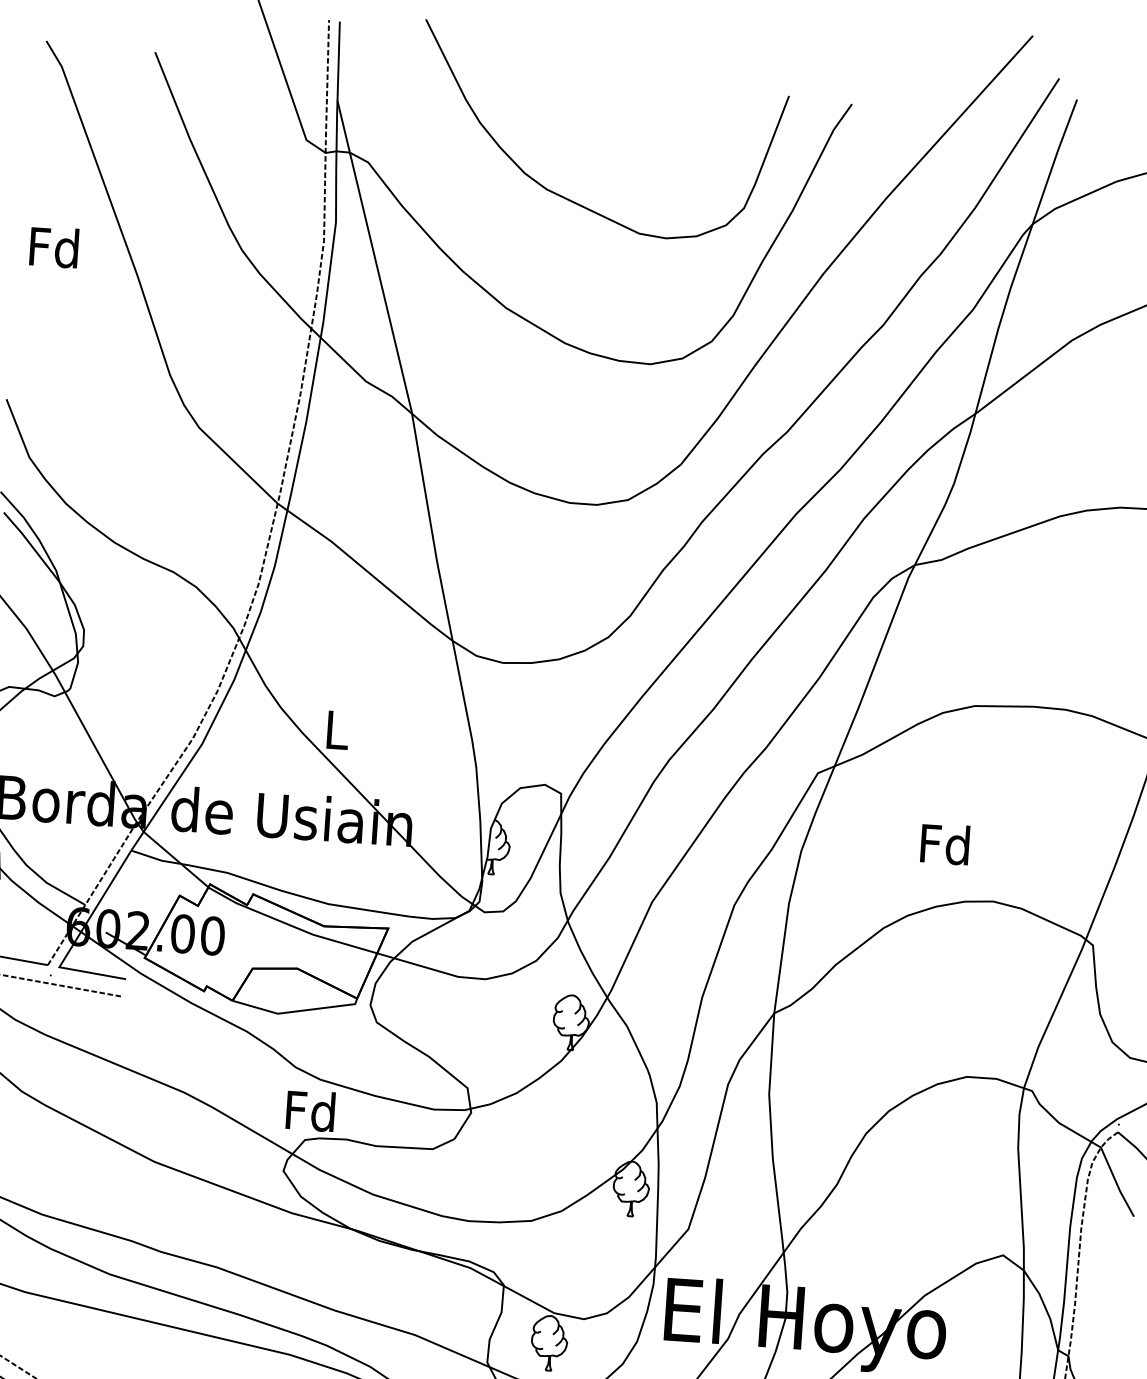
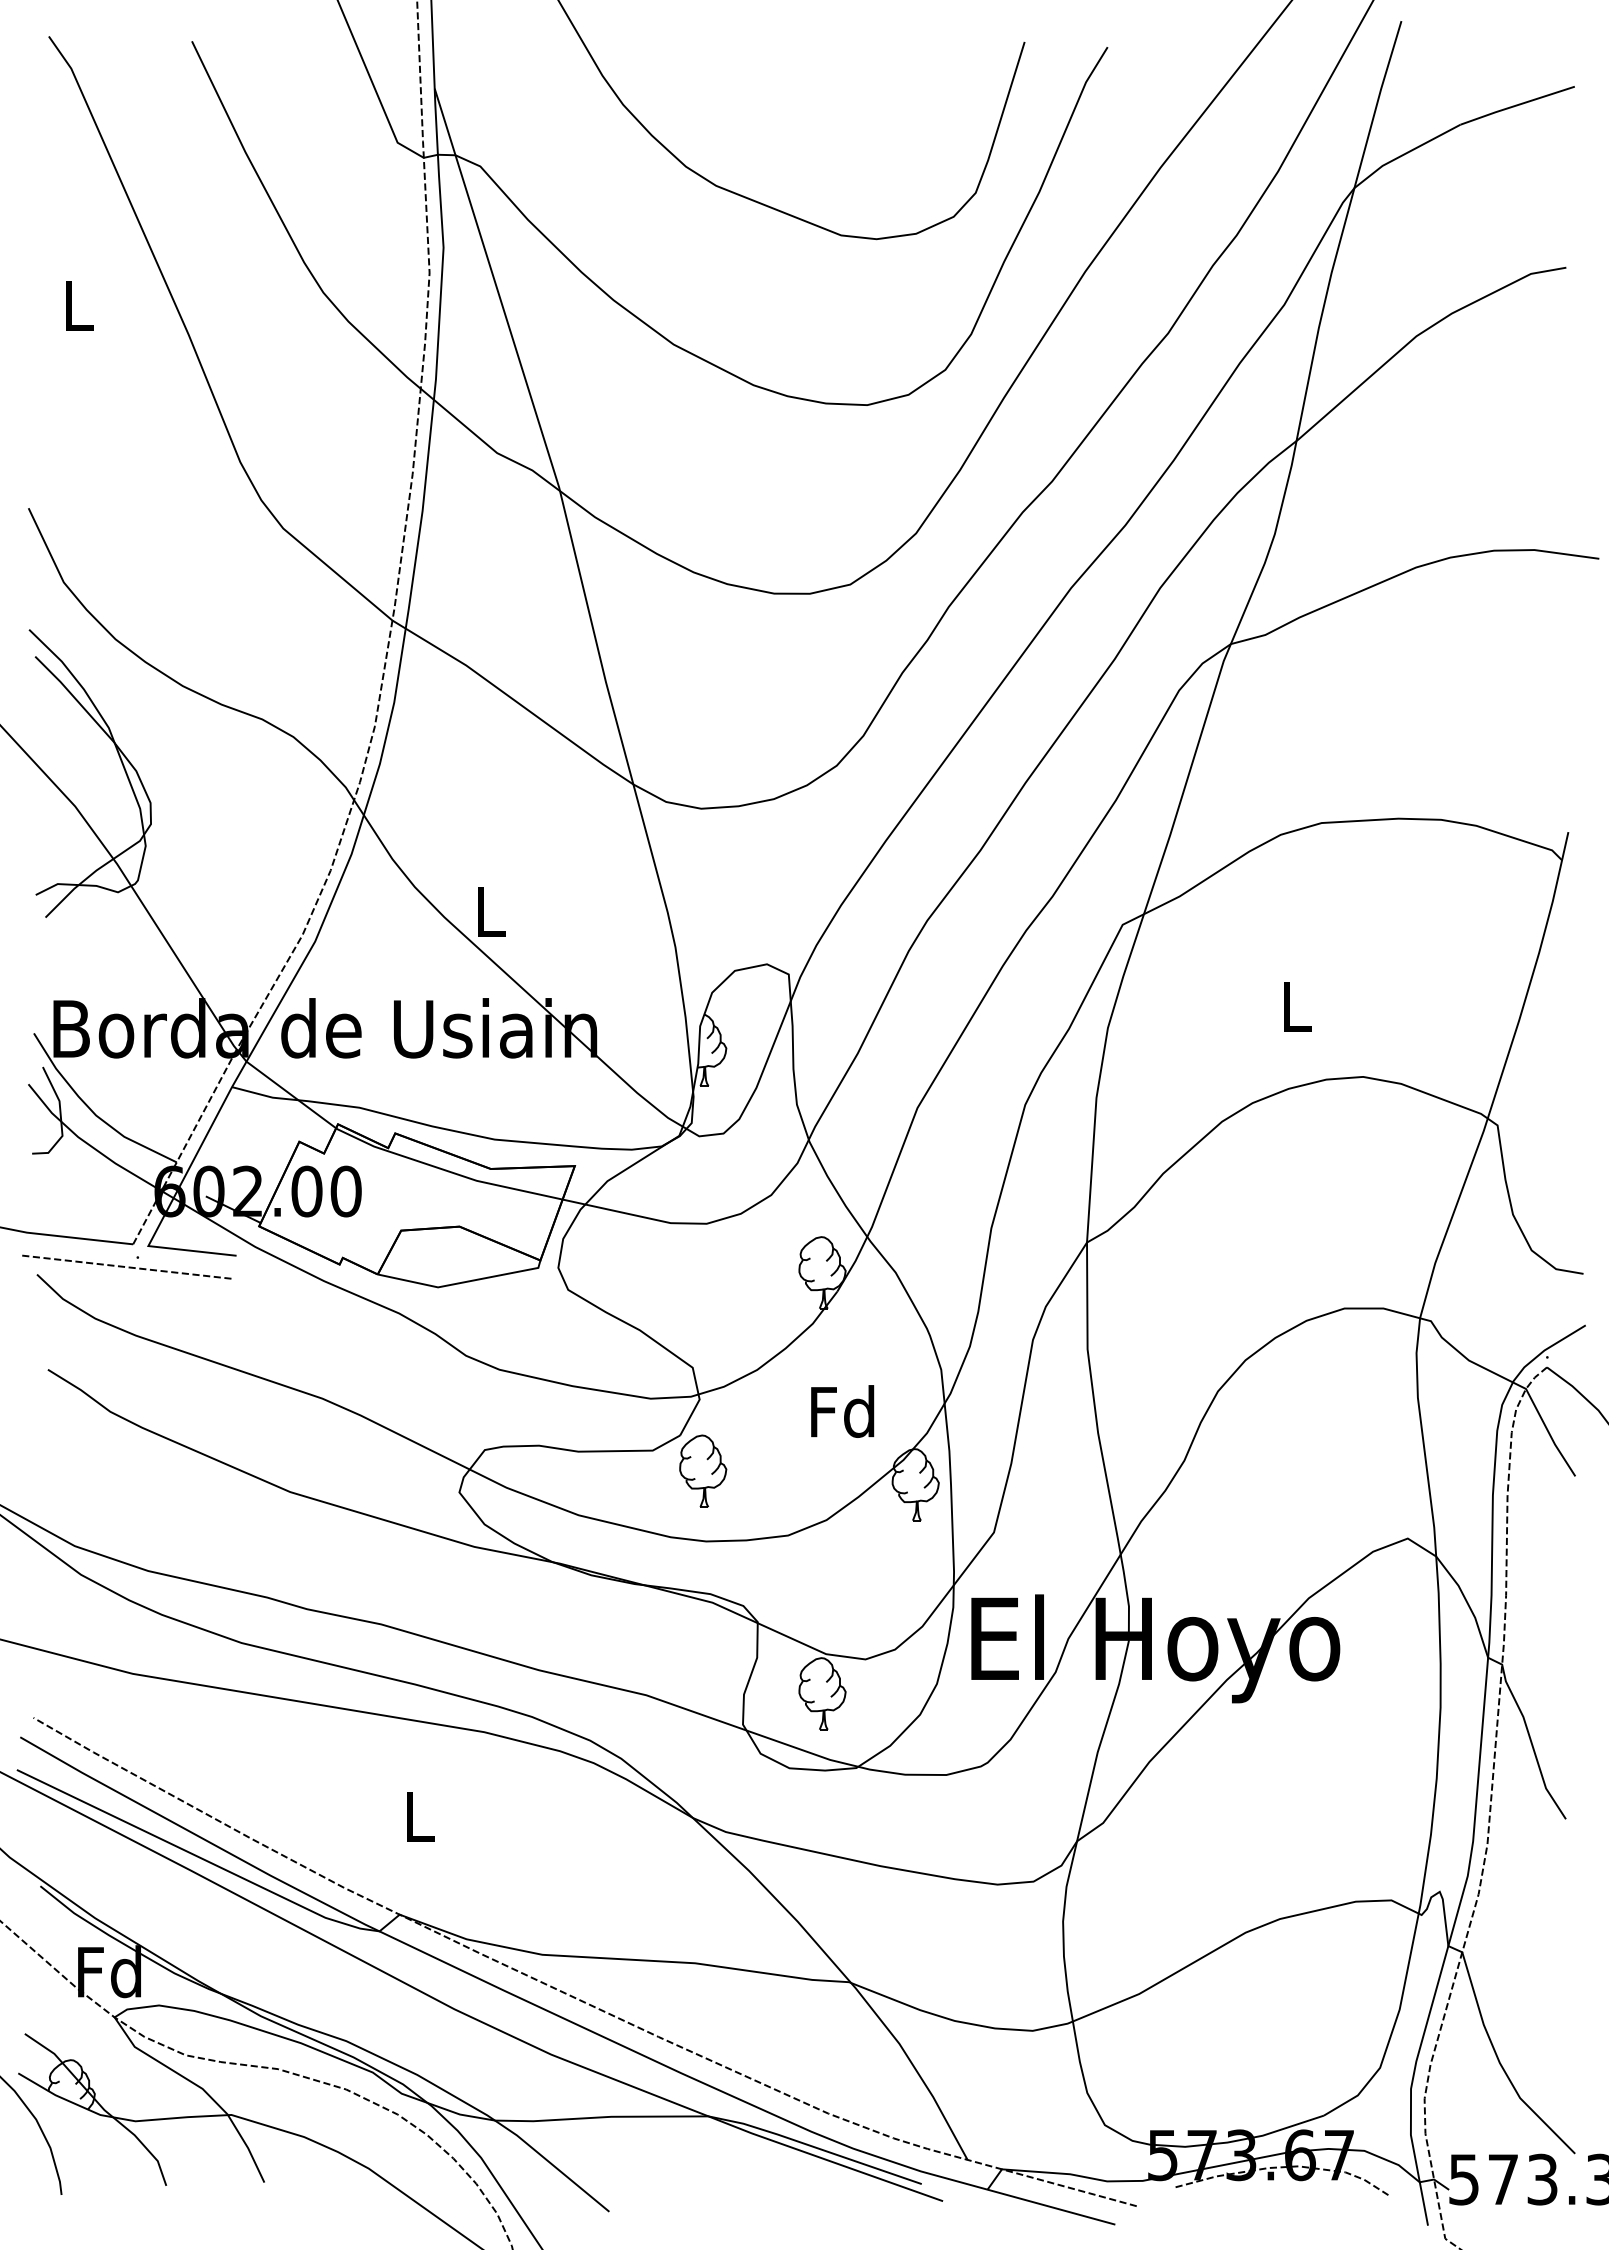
text: (54, 247) -> (77, 305), Fd -> L
text: (944, 844) -> (1294, 1006), Fd -> L
text: (310, 1110) -> (842, 1411), moved
part: (470, 1166) -> (703, 1470), added

